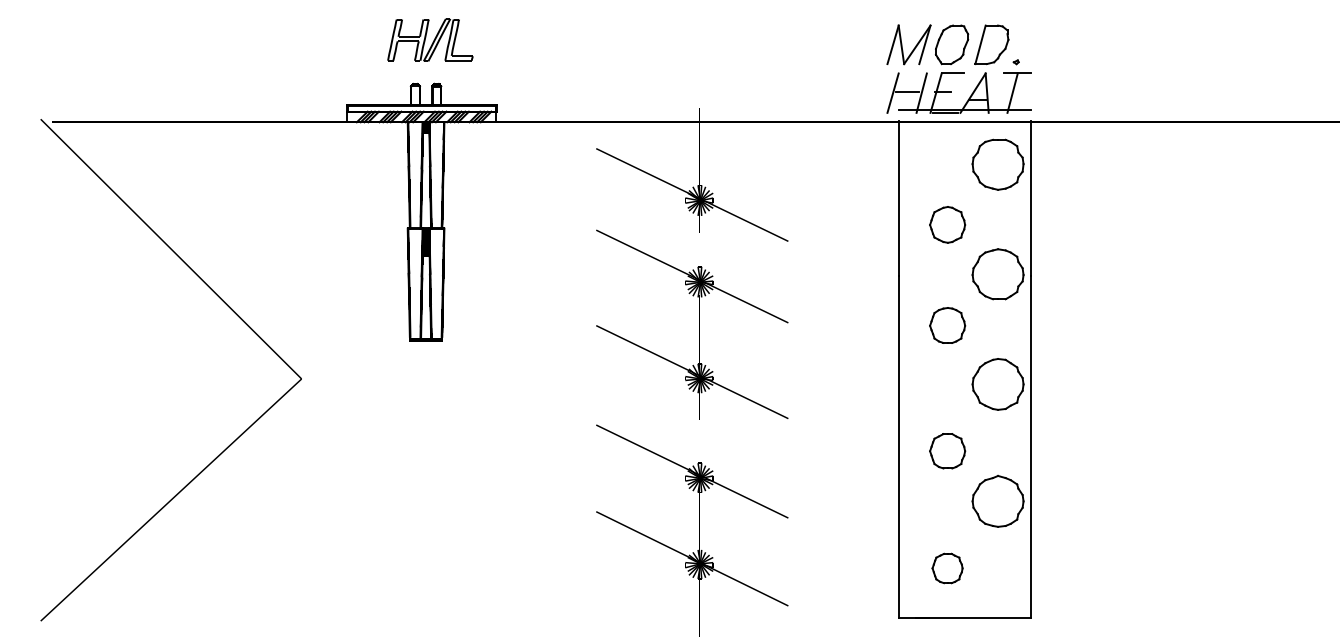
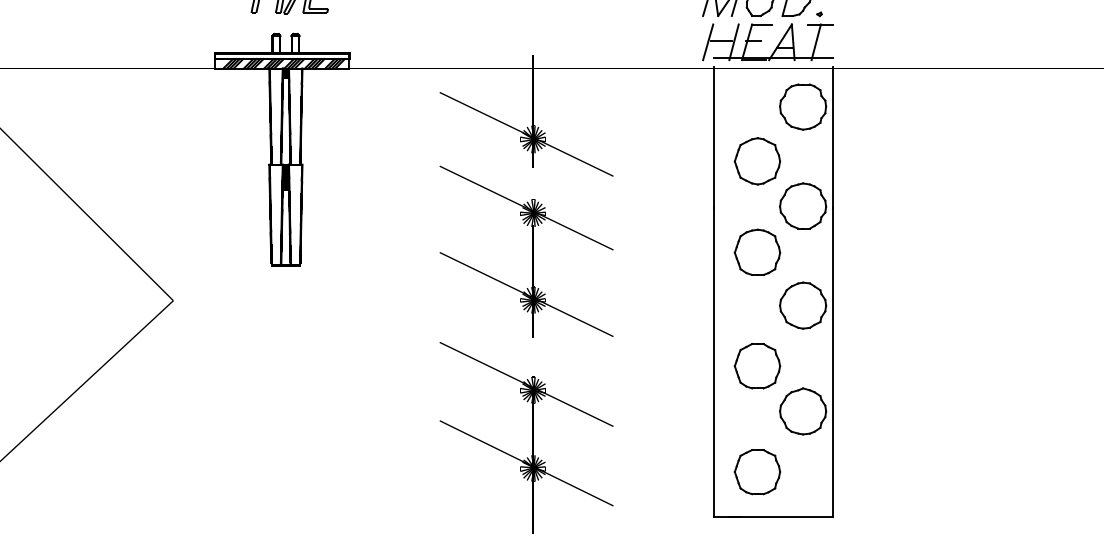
part: (947, 224) -> (757, 161), size x1.43
part: (947, 325) -> (757, 252), size x1.43
part: (947, 450) -> (757, 365), size x1.43
part: (947, 568) -> (757, 472), size x1.67

